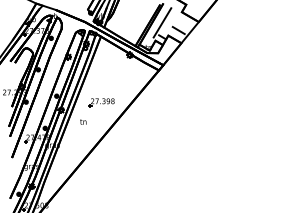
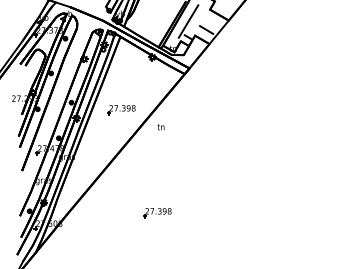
text: (82, 122) -> (160, 127), moved
part: (134, 196) -> (157, 213), added

